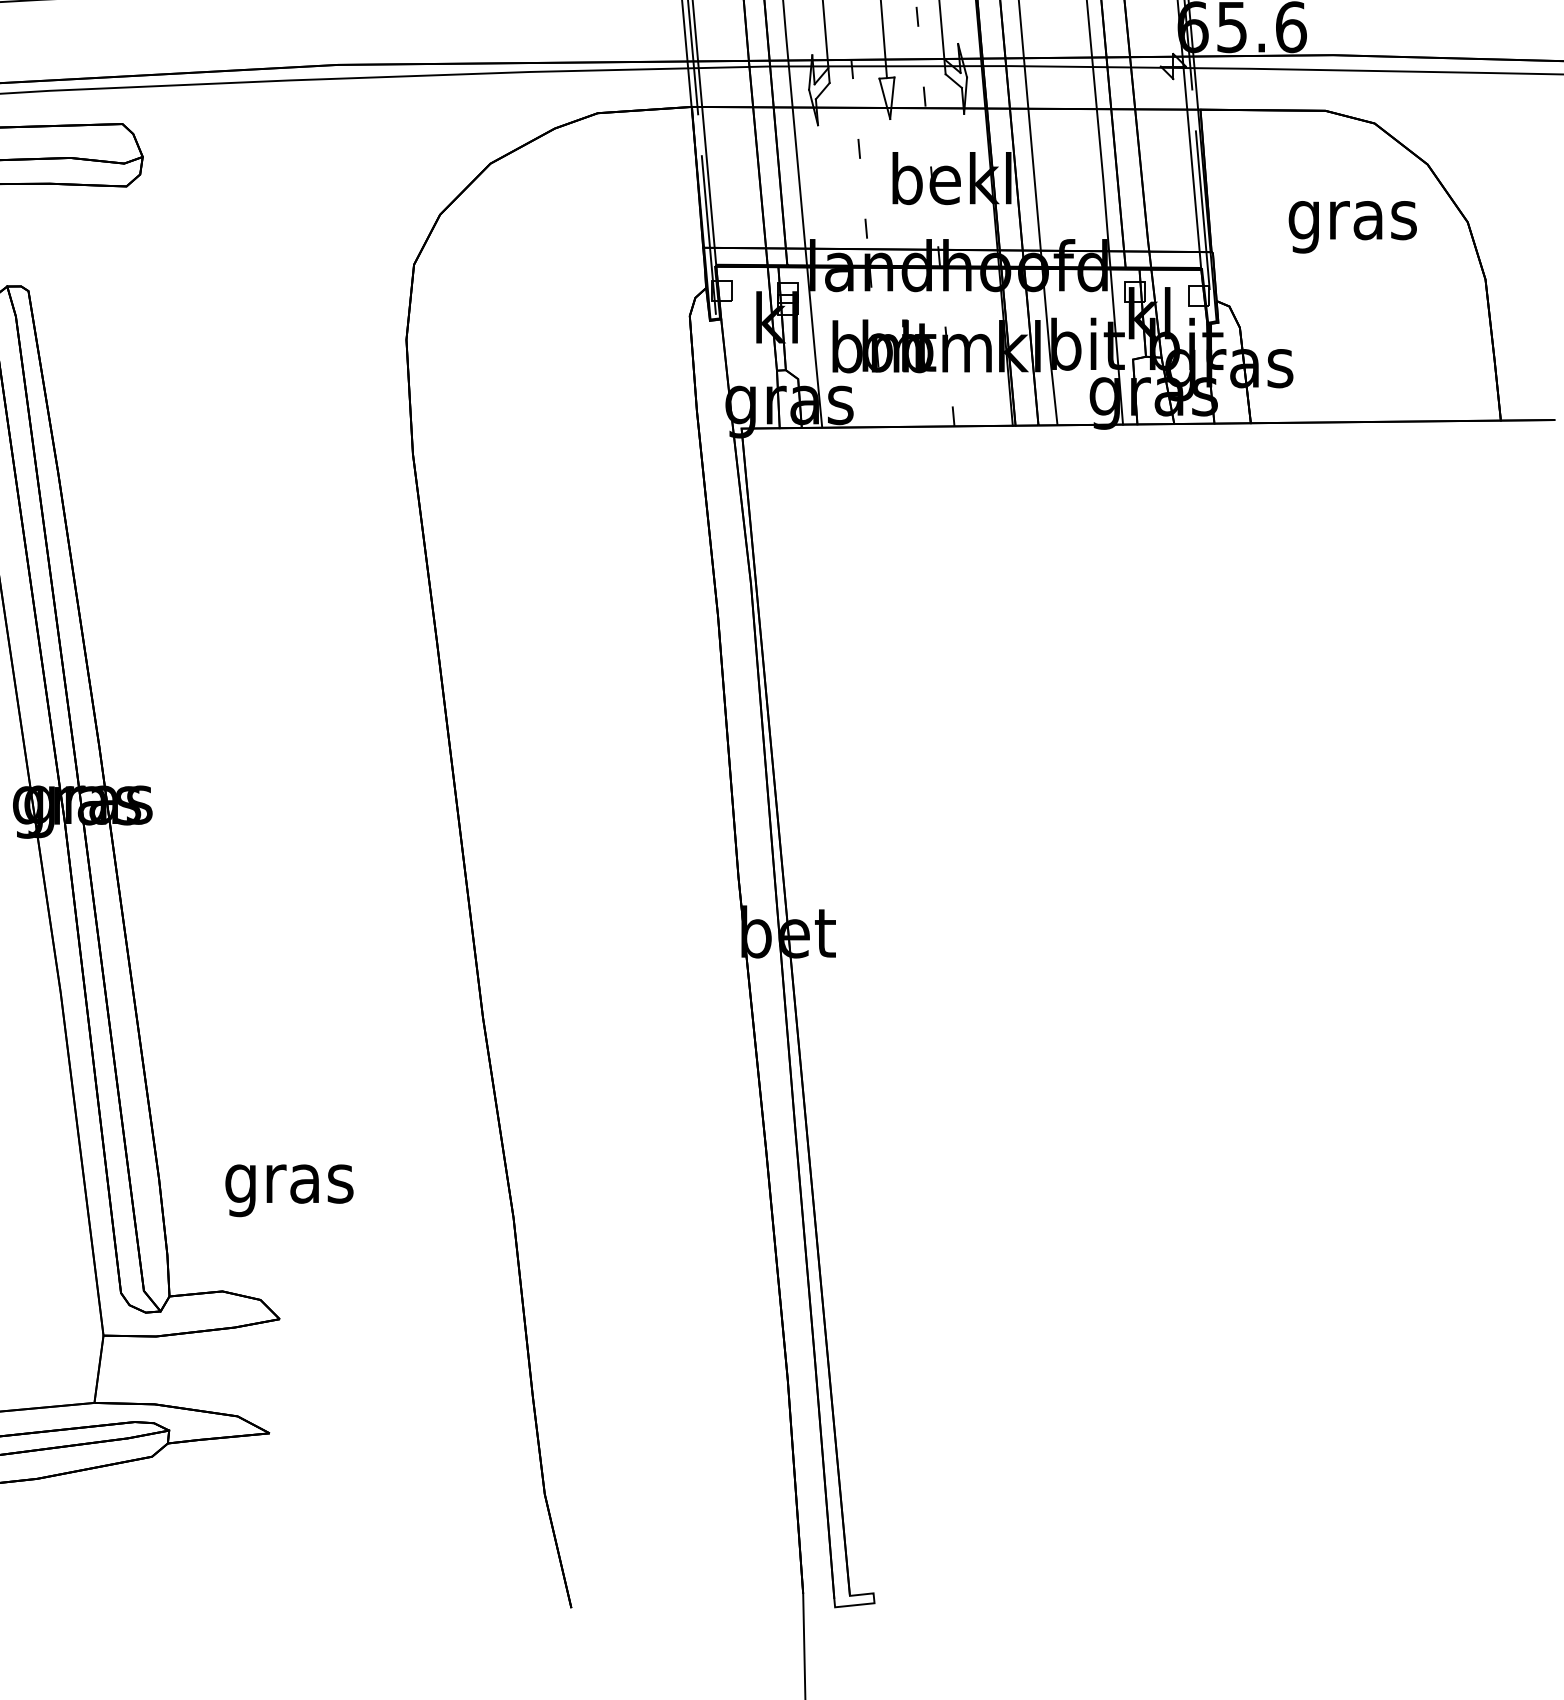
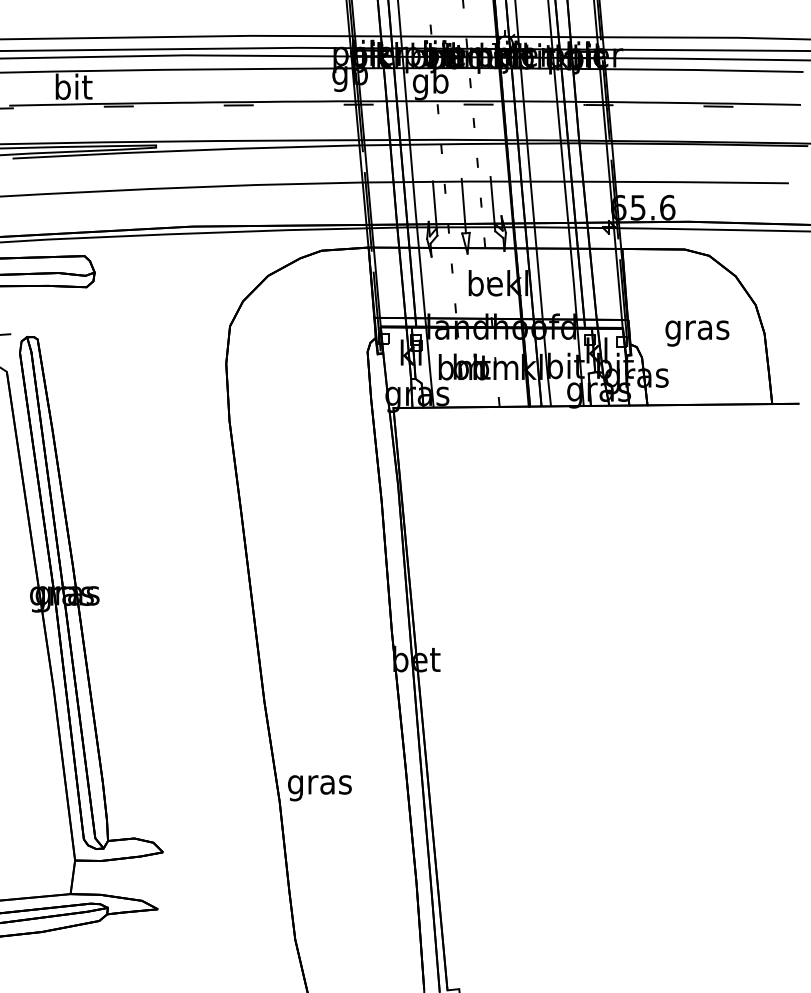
text: (1353, 227) -> (697, 333), moved
text: (288, 1191) -> (319, 788), moved

